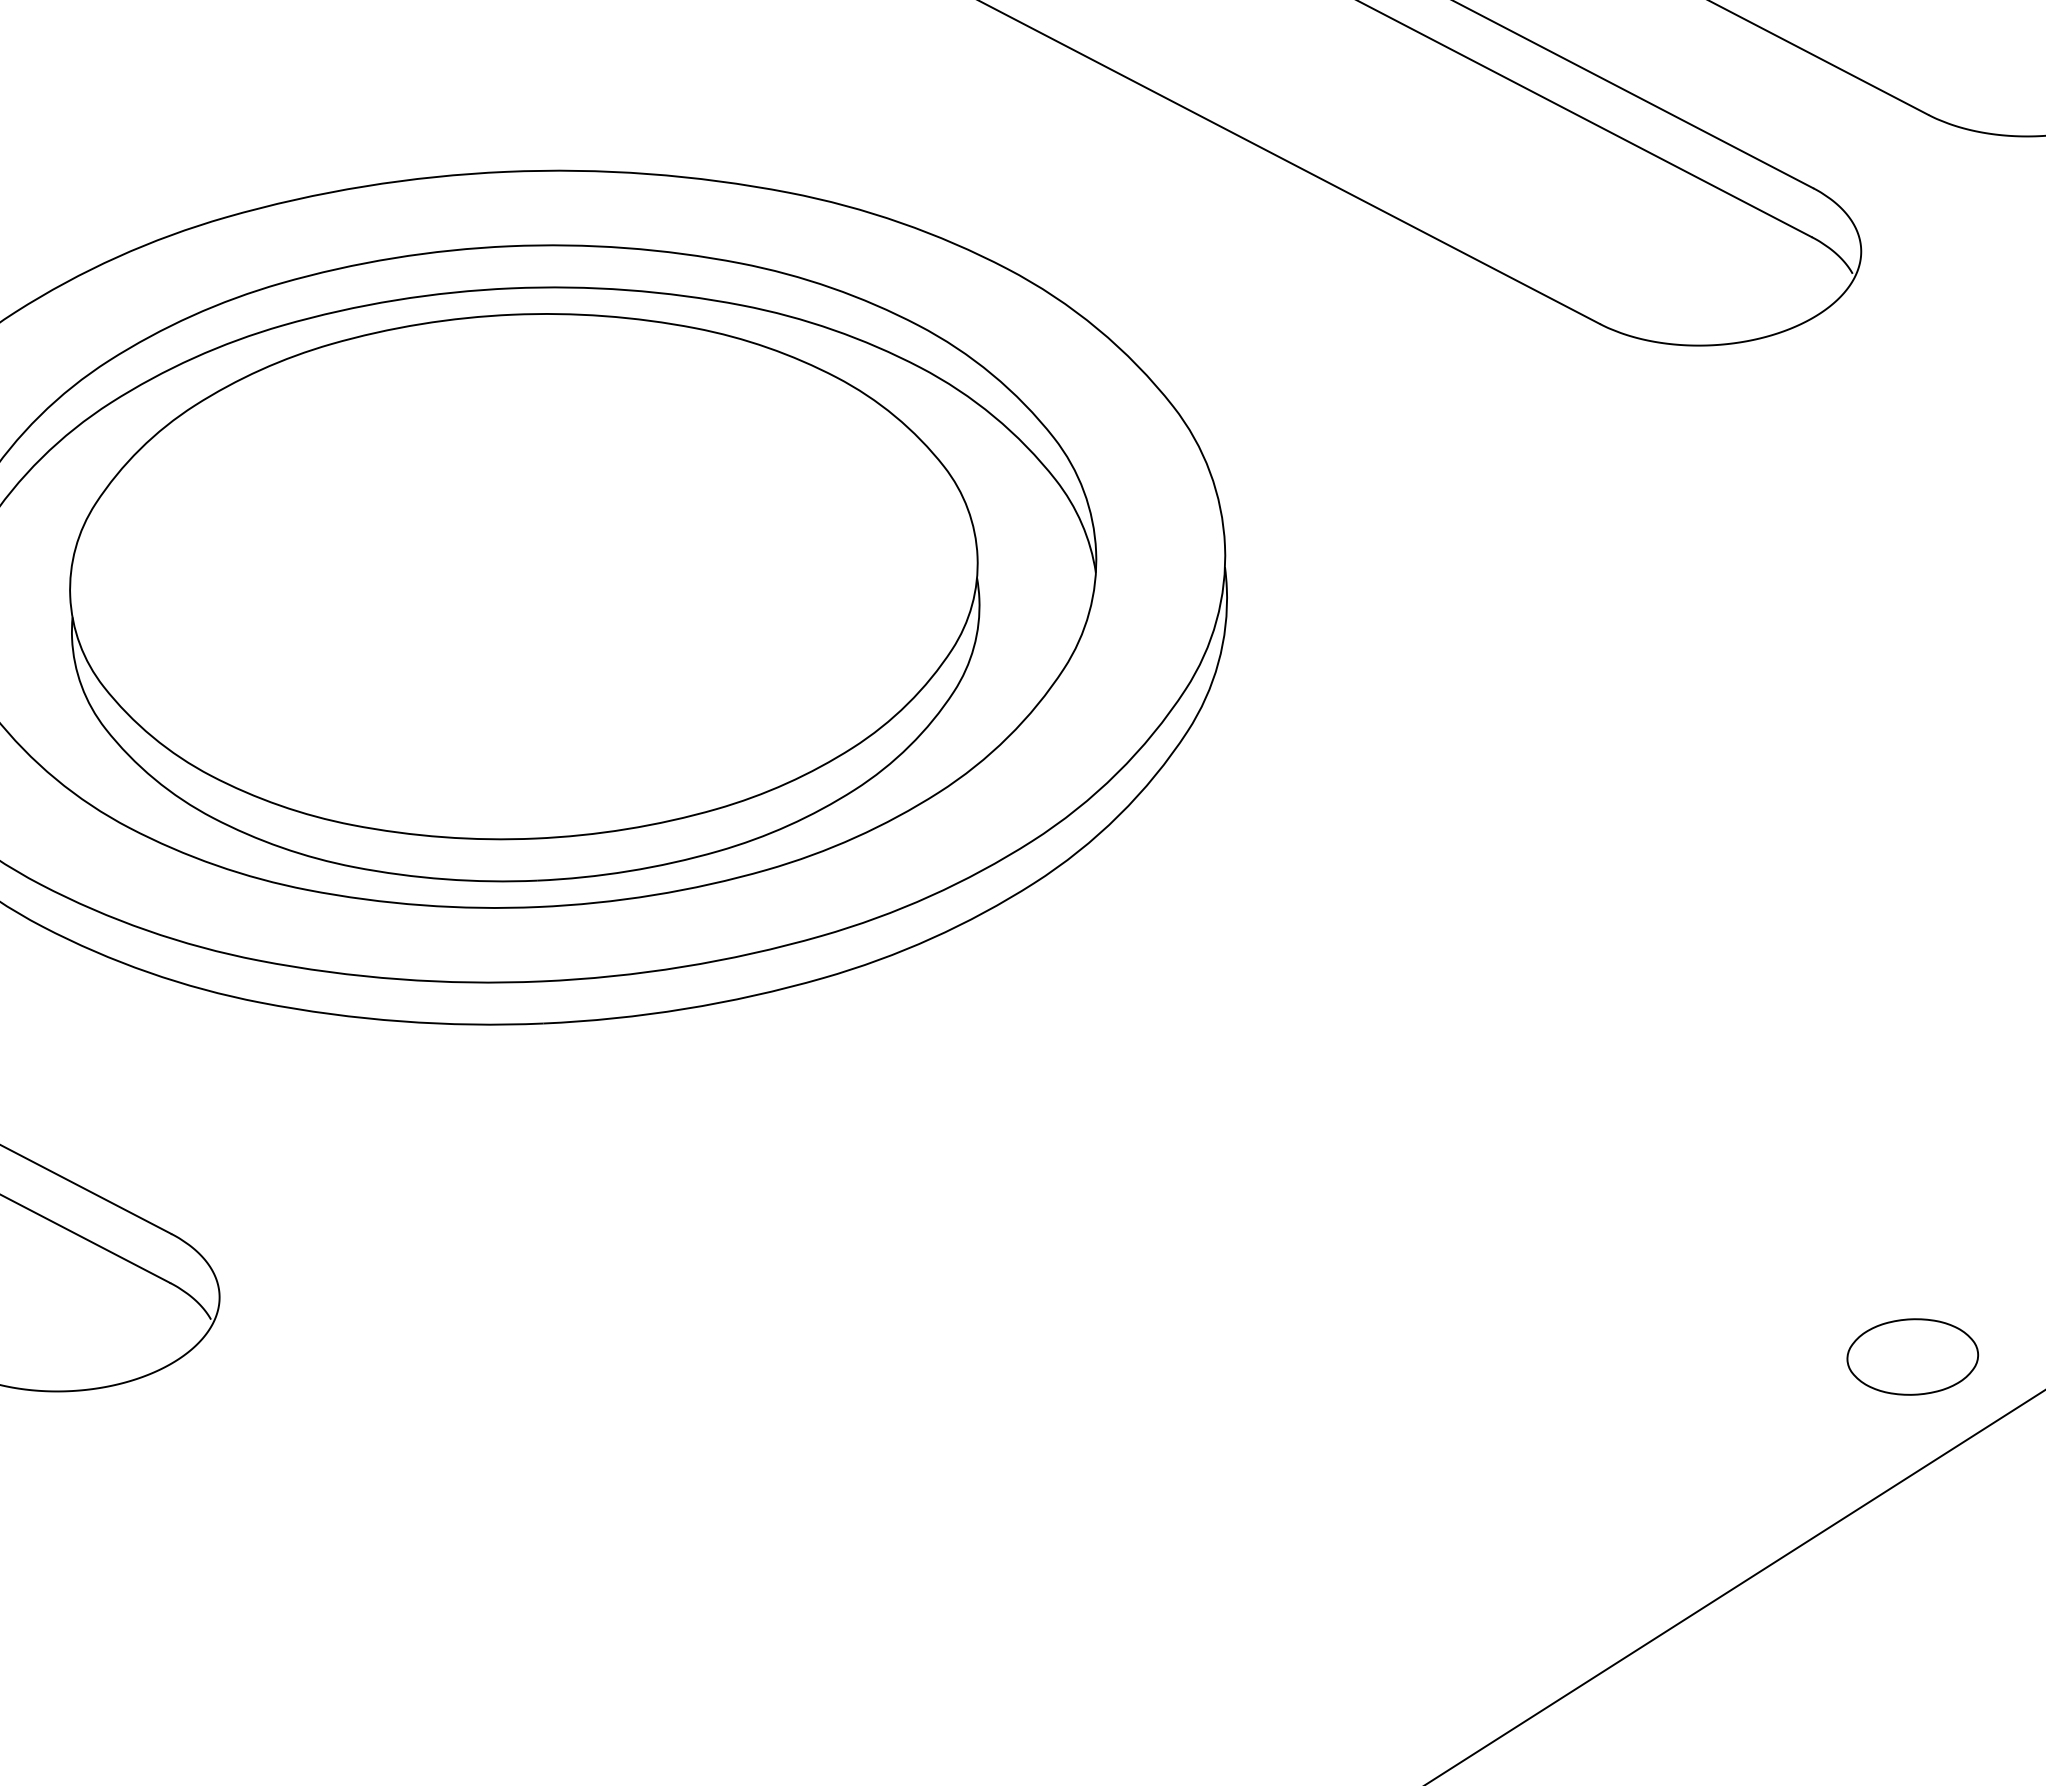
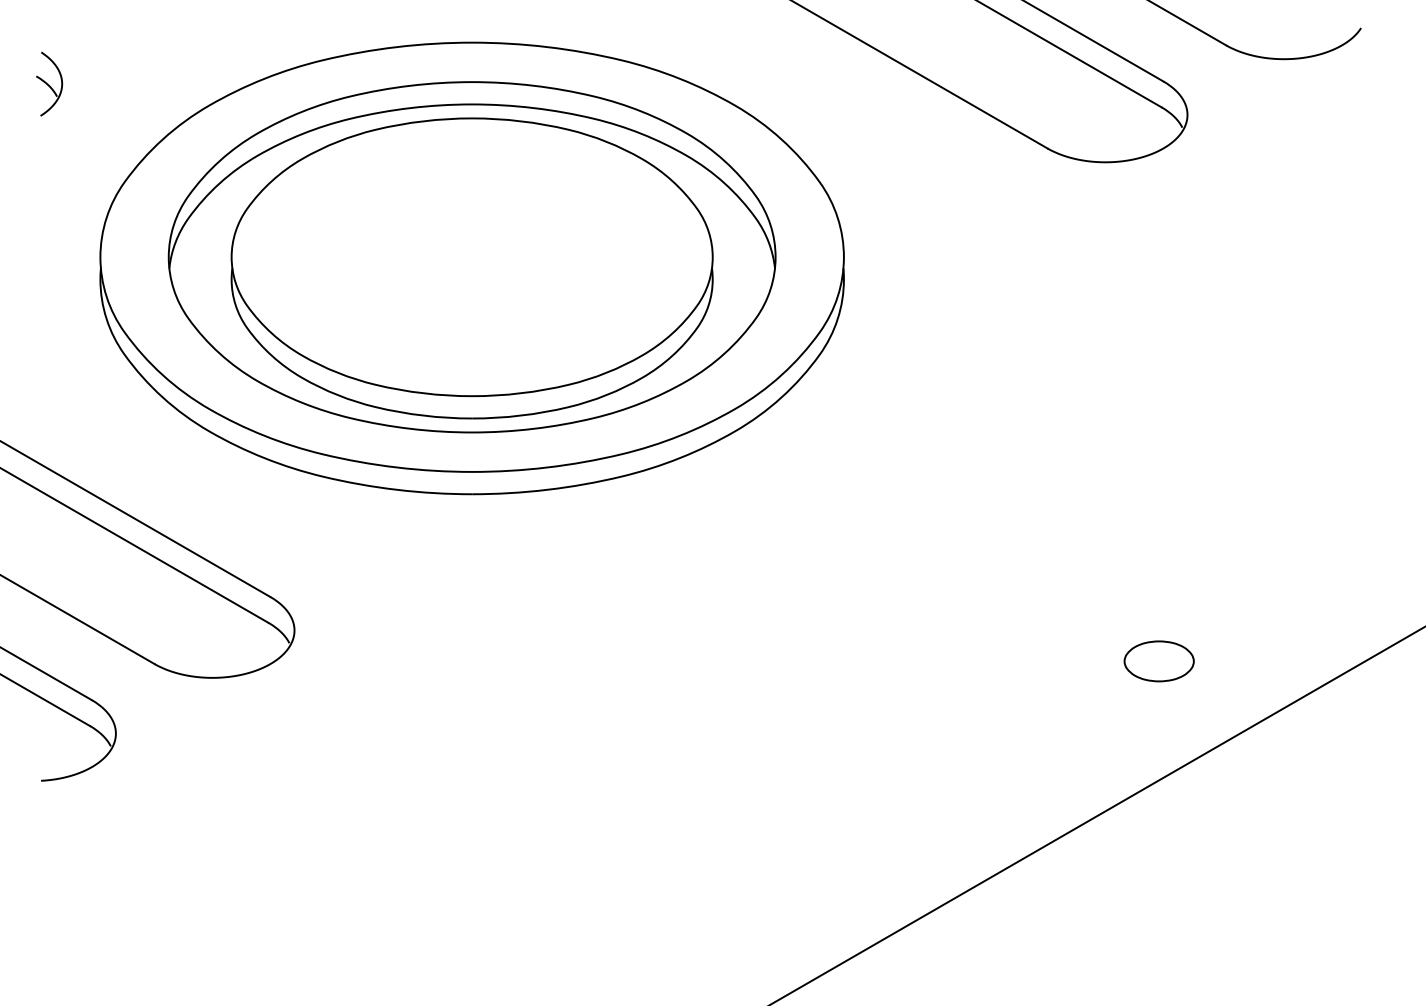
part: (1911, 1357) -> (1158, 661), moved

